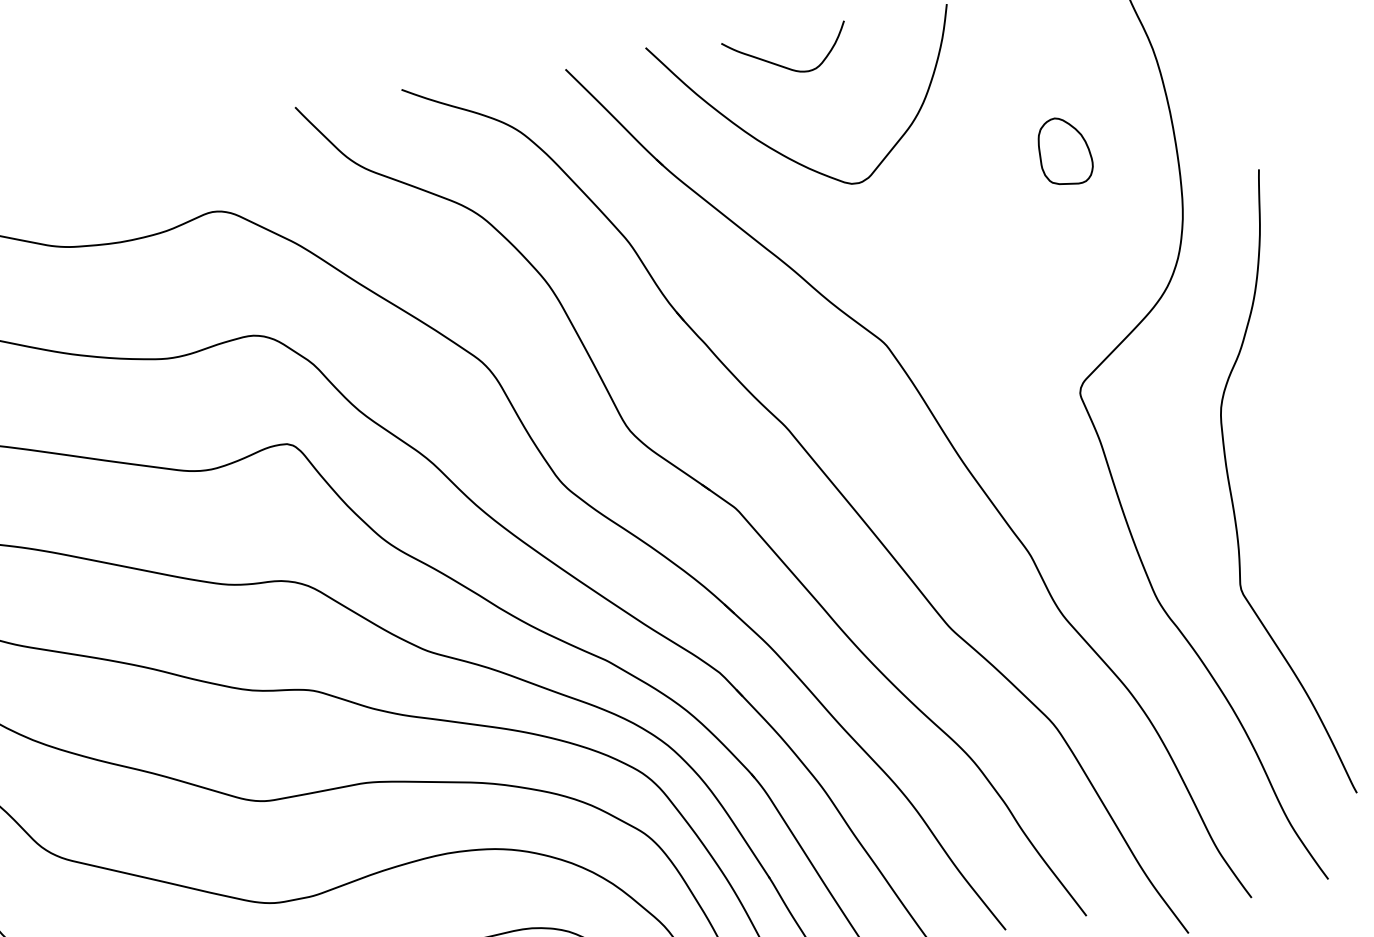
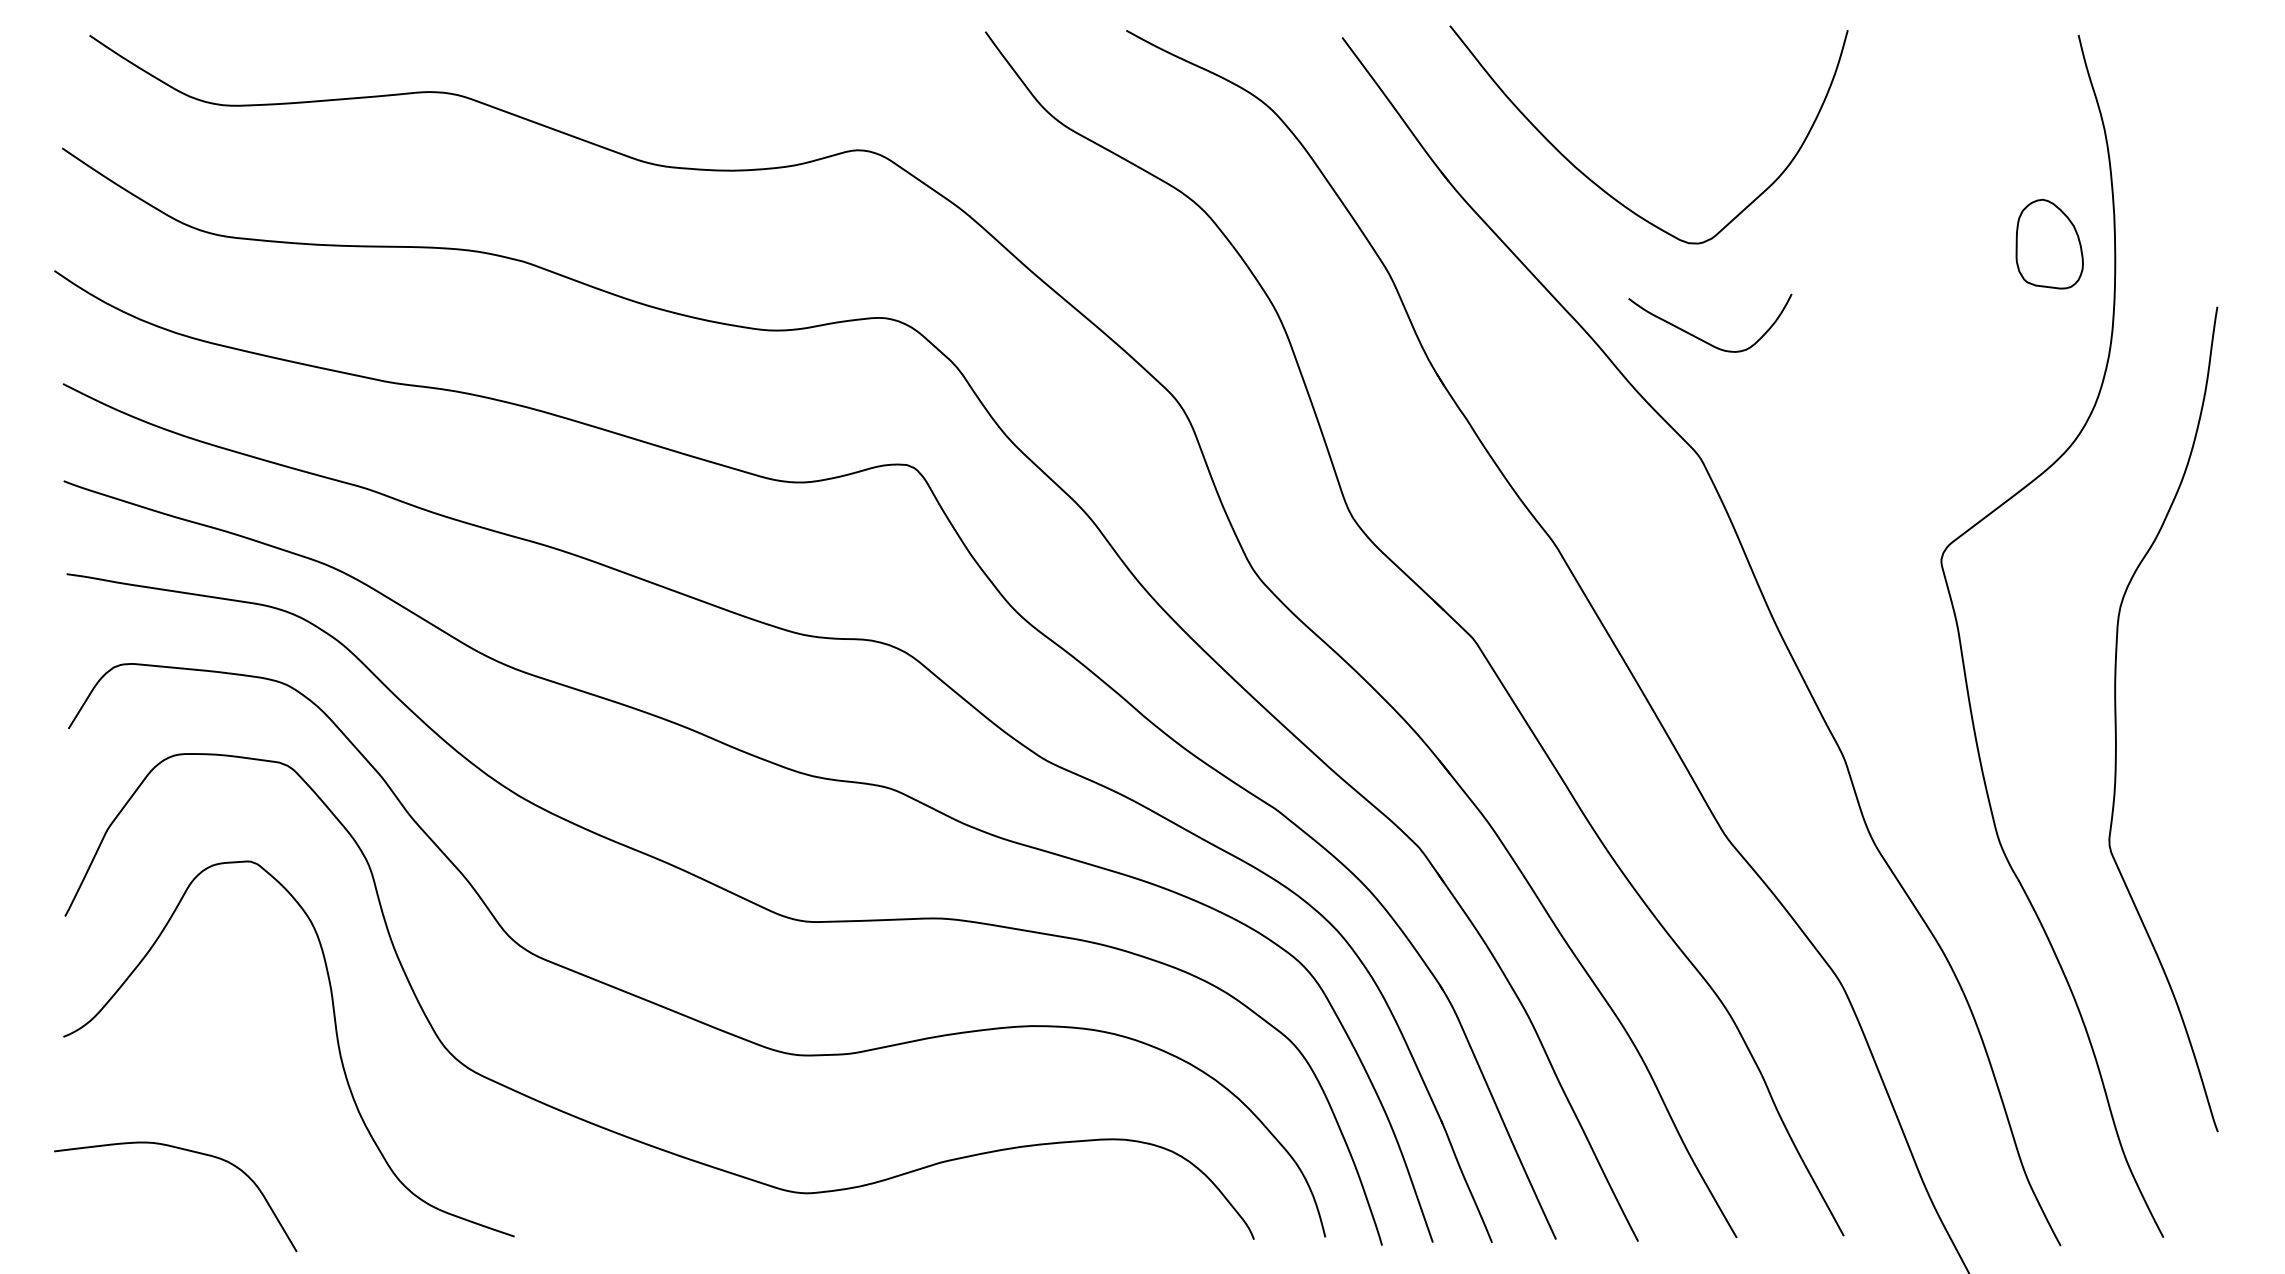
curve: (781, 65) -> (1702, 339), moved
part: (1064, 150) -> (2049, 243), moved

